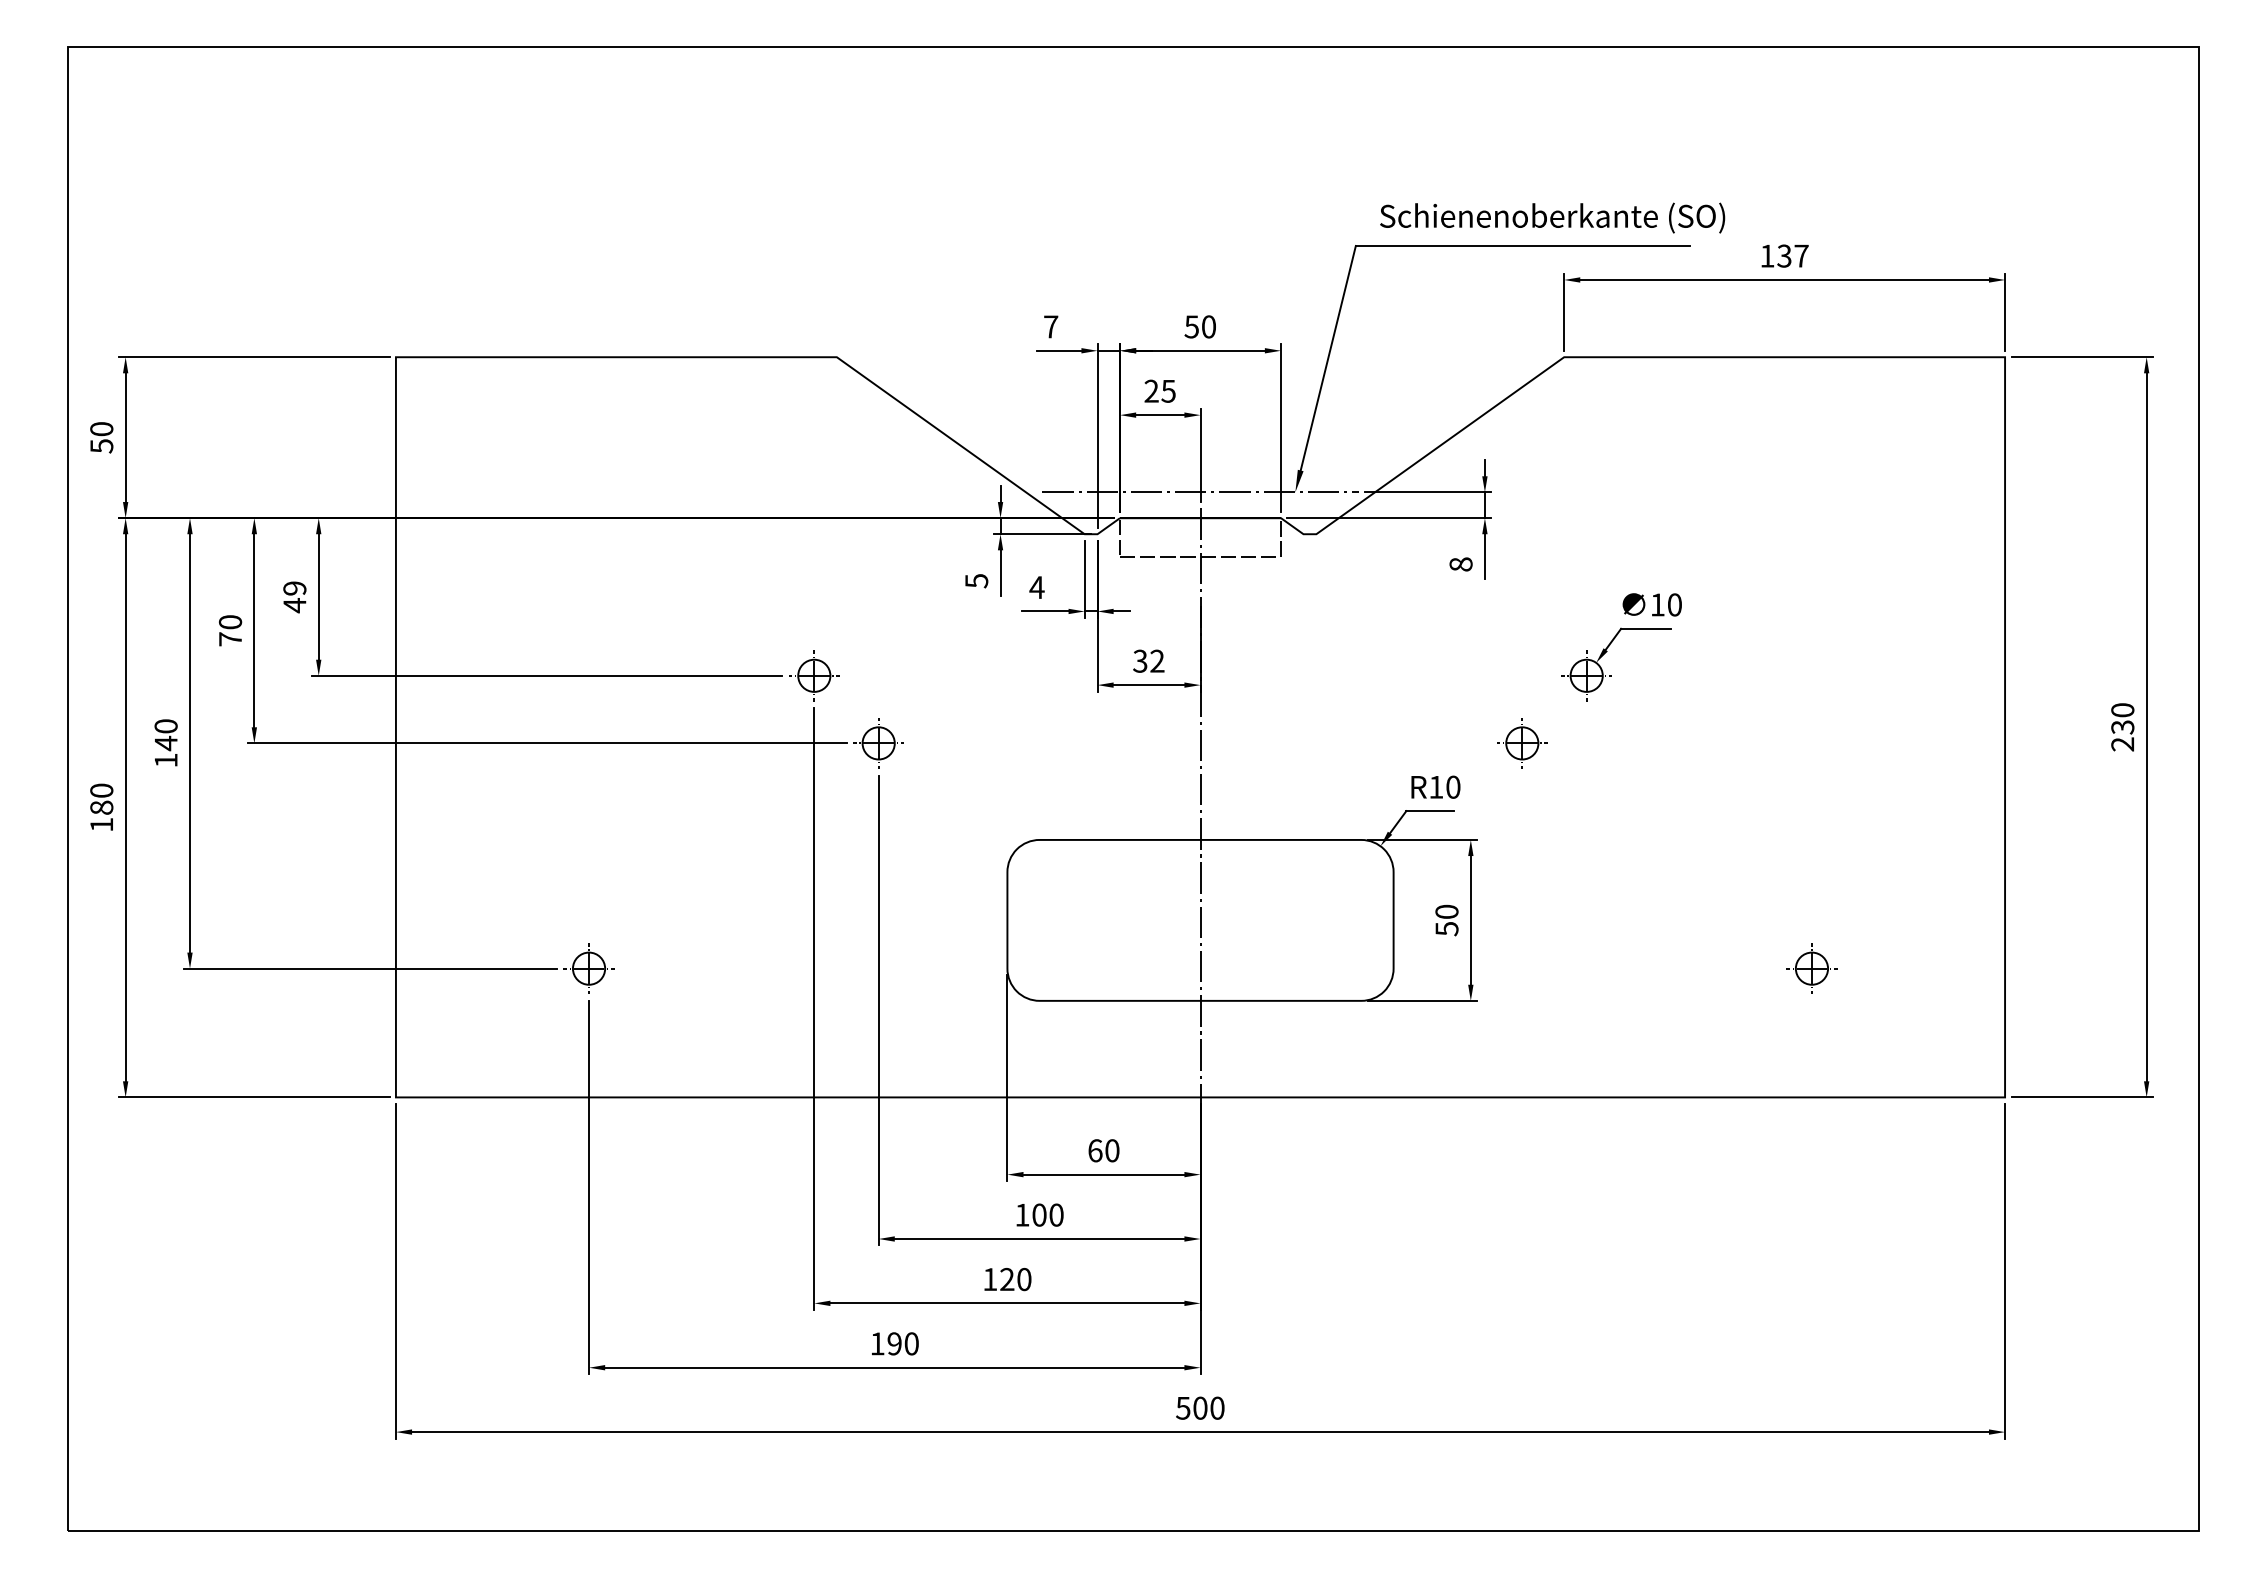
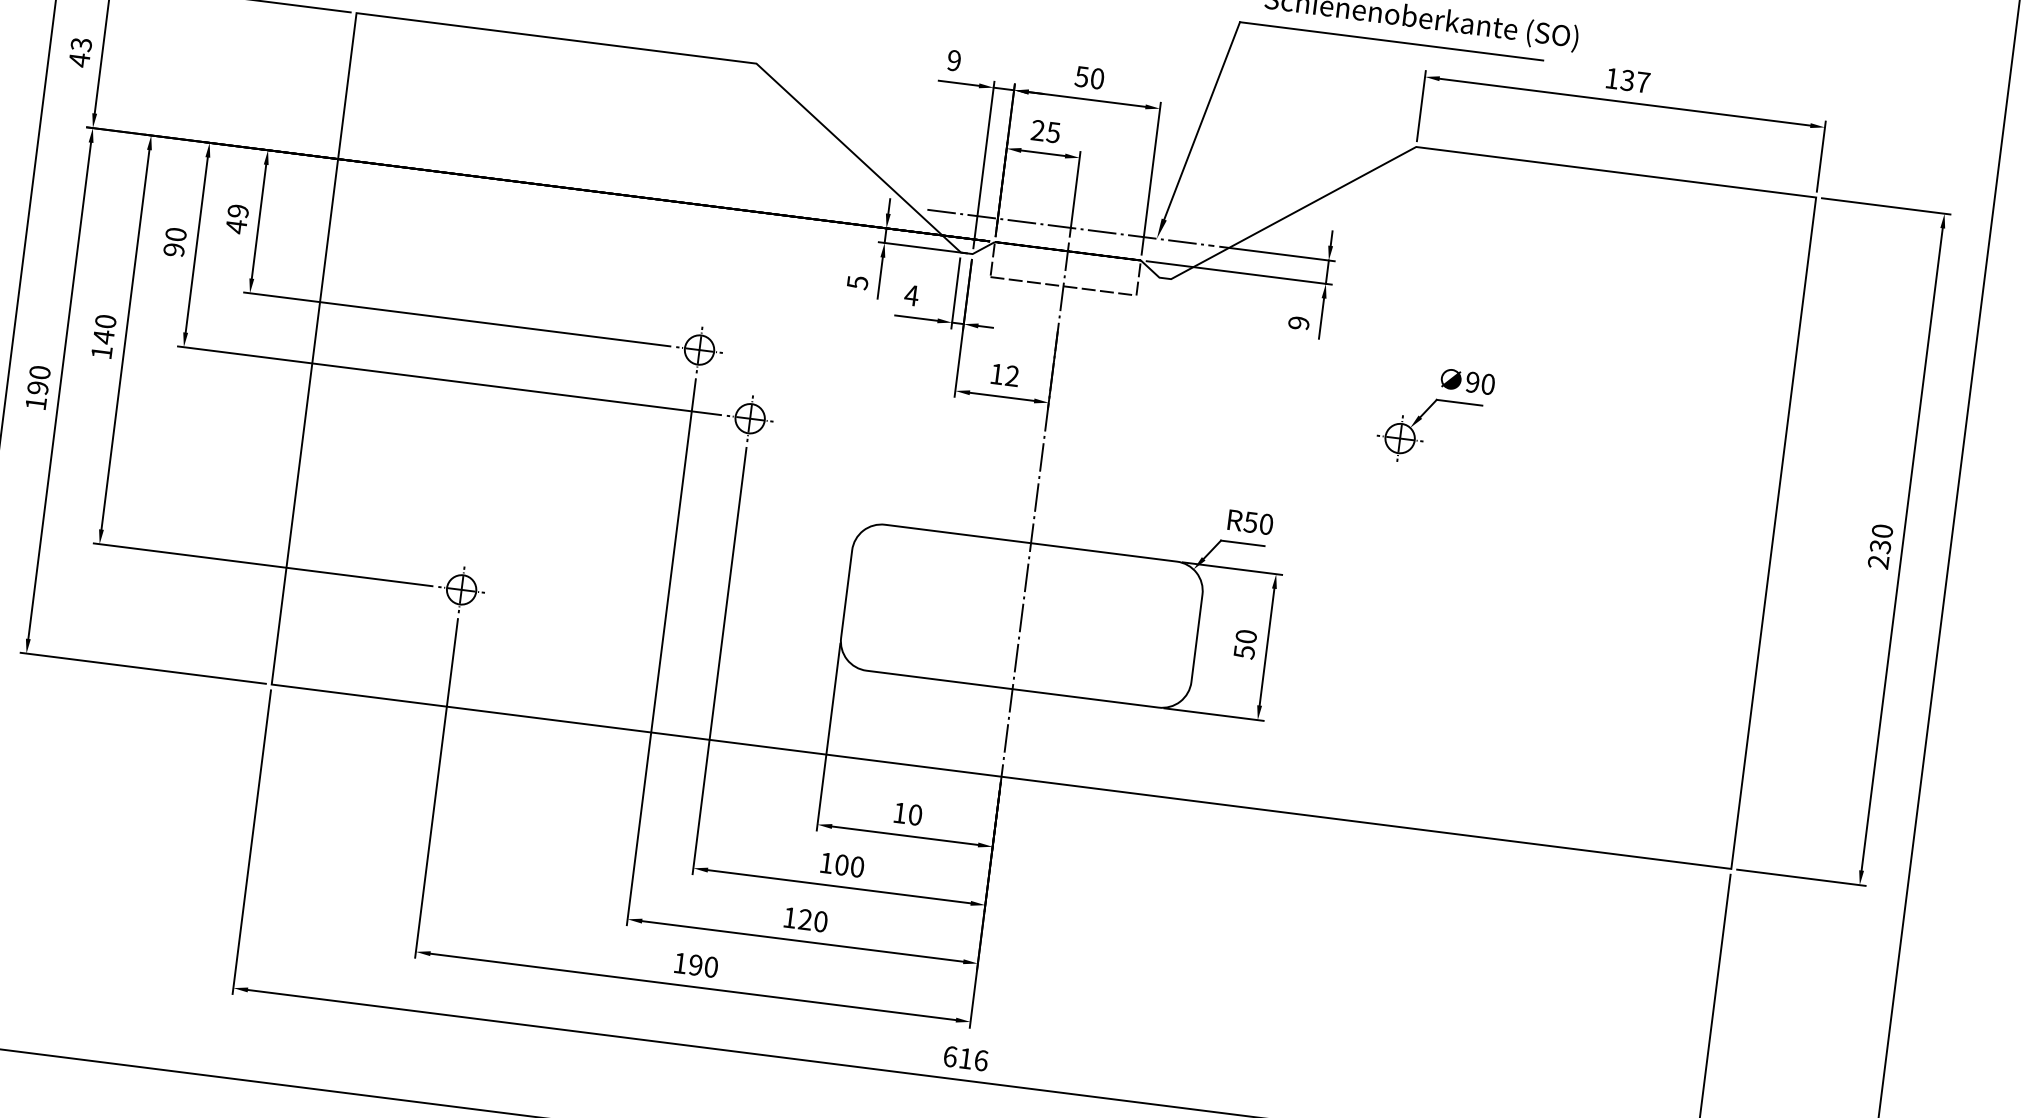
text: (1051, 326) -> (954, 60), 7 -> 9
text: (101, 438) -> (80, 53), 50 -> 43
text: (1460, 564) -> (1298, 323), 8 -> 9
text: (1657, 604) -> (1472, 381), 10 -> 90
text: (230, 639) -> (174, 250), 70 -> 90
text: (1140, 660) -> (997, 373), 32 -> 12
part: (1522, 743) -> (1334, 492), removed
text: (1436, 787) -> (1251, 522), R10 -> R50
text: (101, 807) -> (37, 387), 180 -> 190
part: (1811, 968) -> (1570, 729), removed
text: (1095, 1150) -> (900, 812), 60 -> 10
text: (1200, 1407) -> (965, 1058), 500 -> 616

